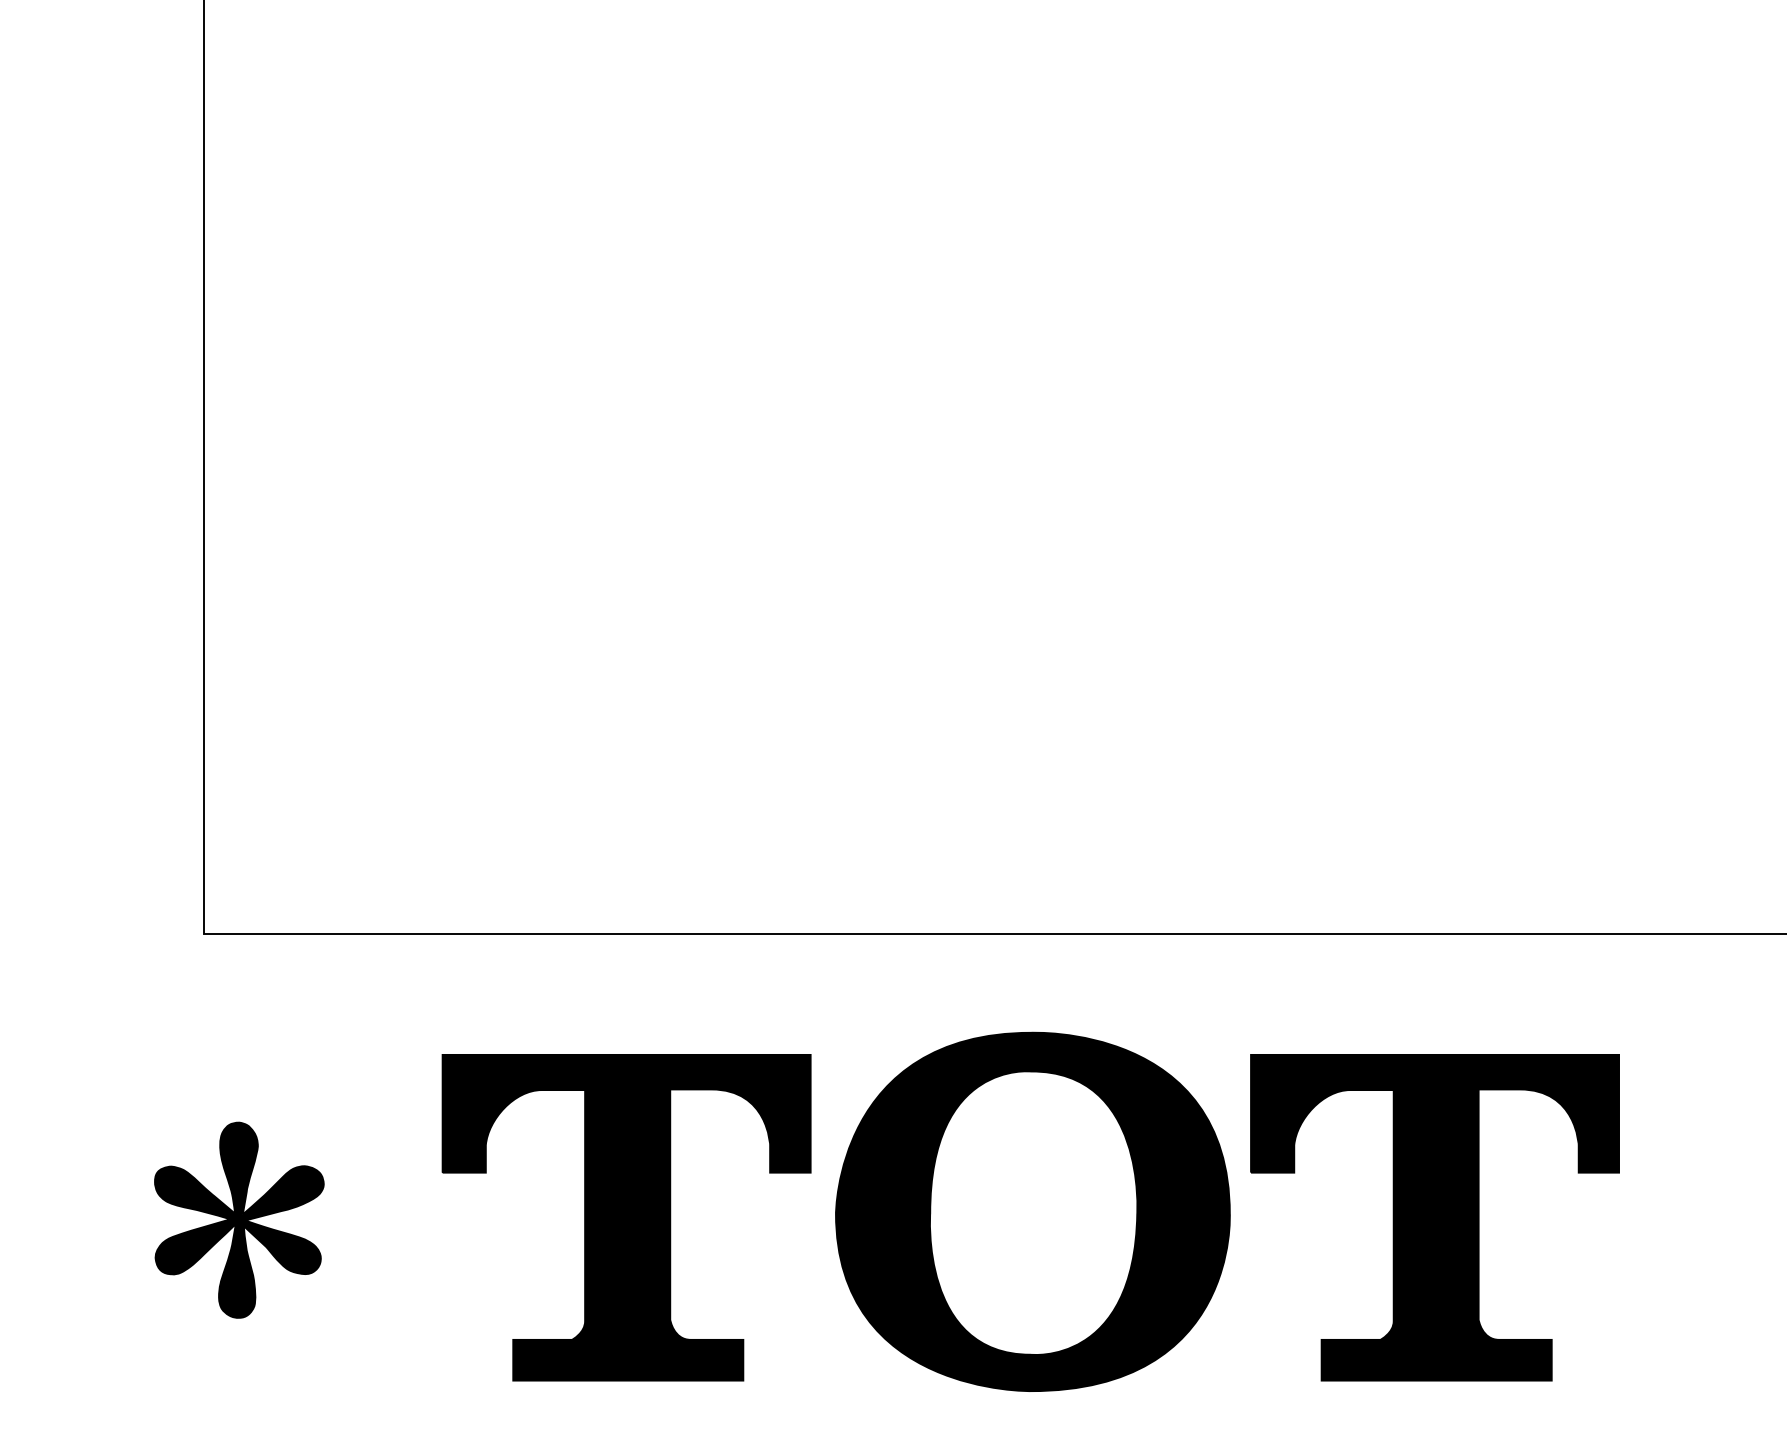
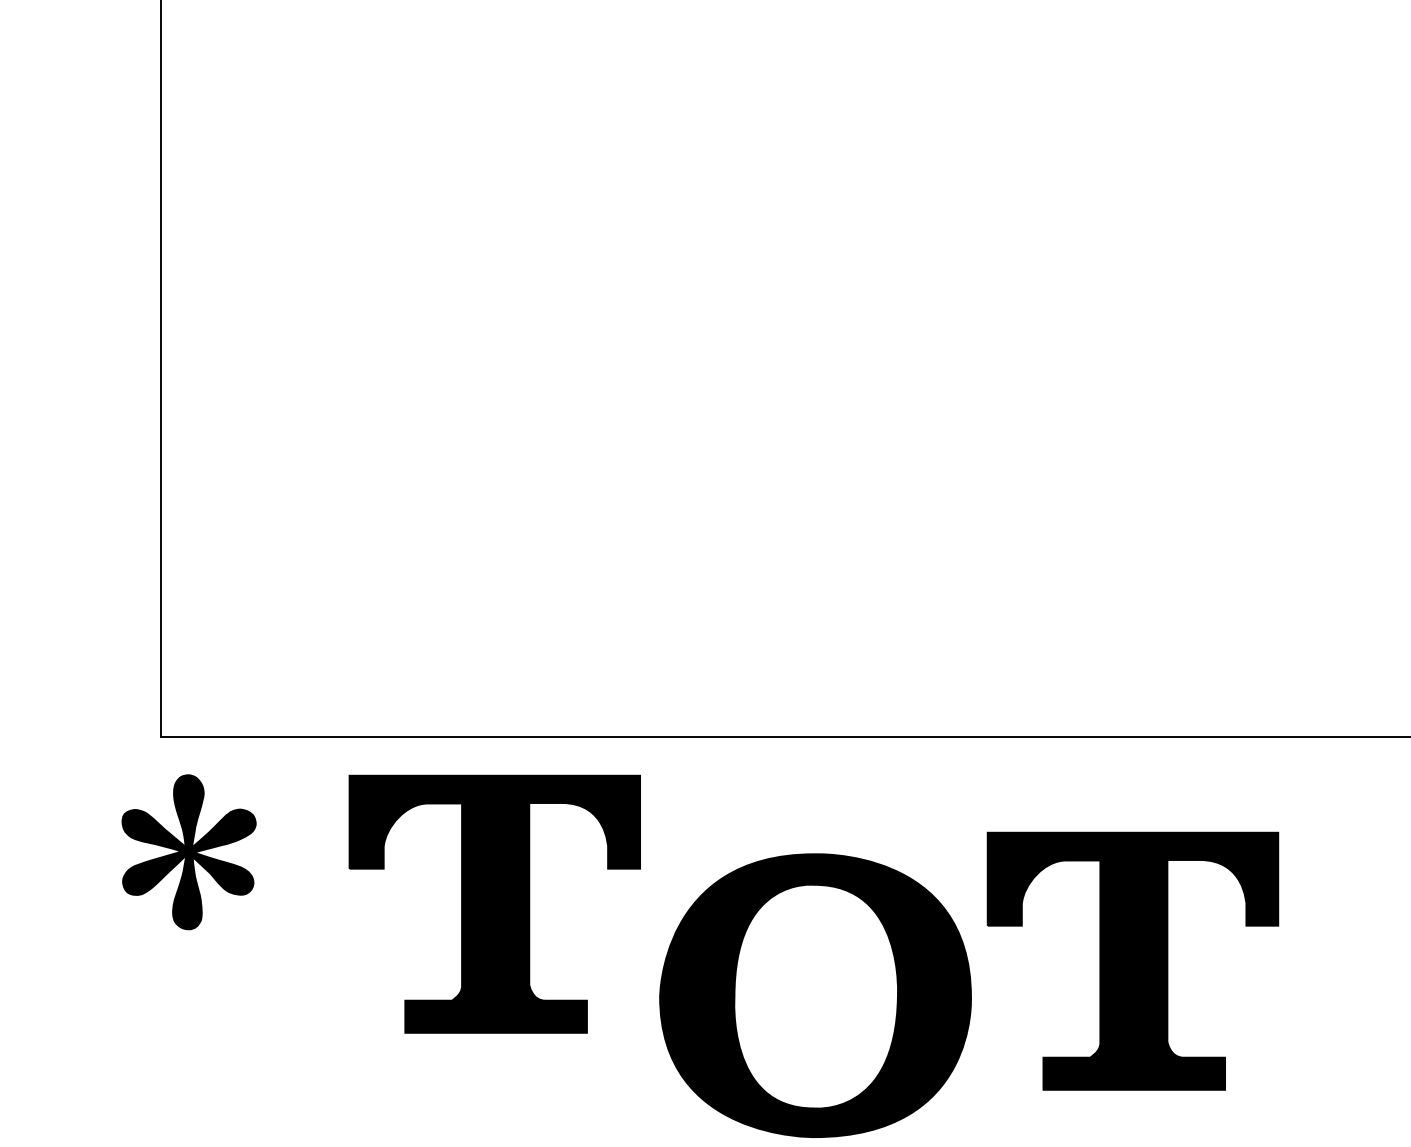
part: (1032, 1211) -> (815, 995), moved
part: (626, 1216) -> (494, 903), moved
part: (238, 1220) -> (188, 852), moved

